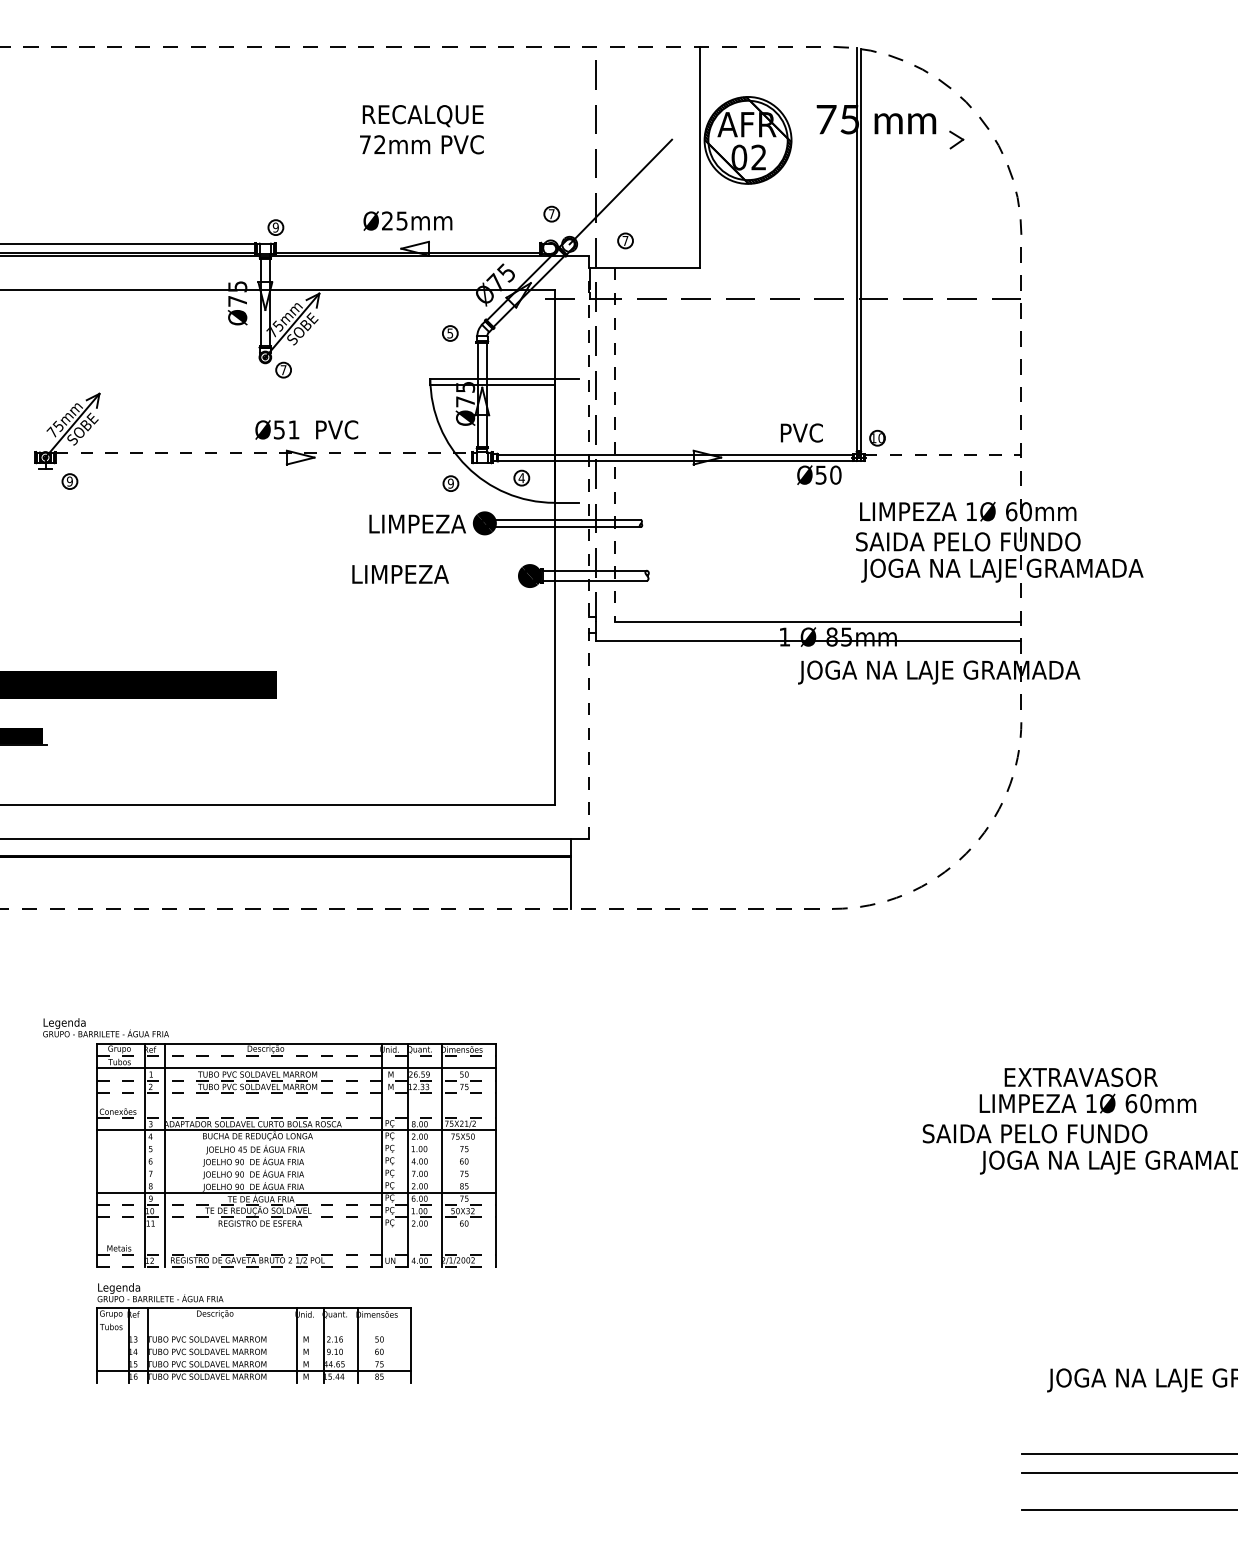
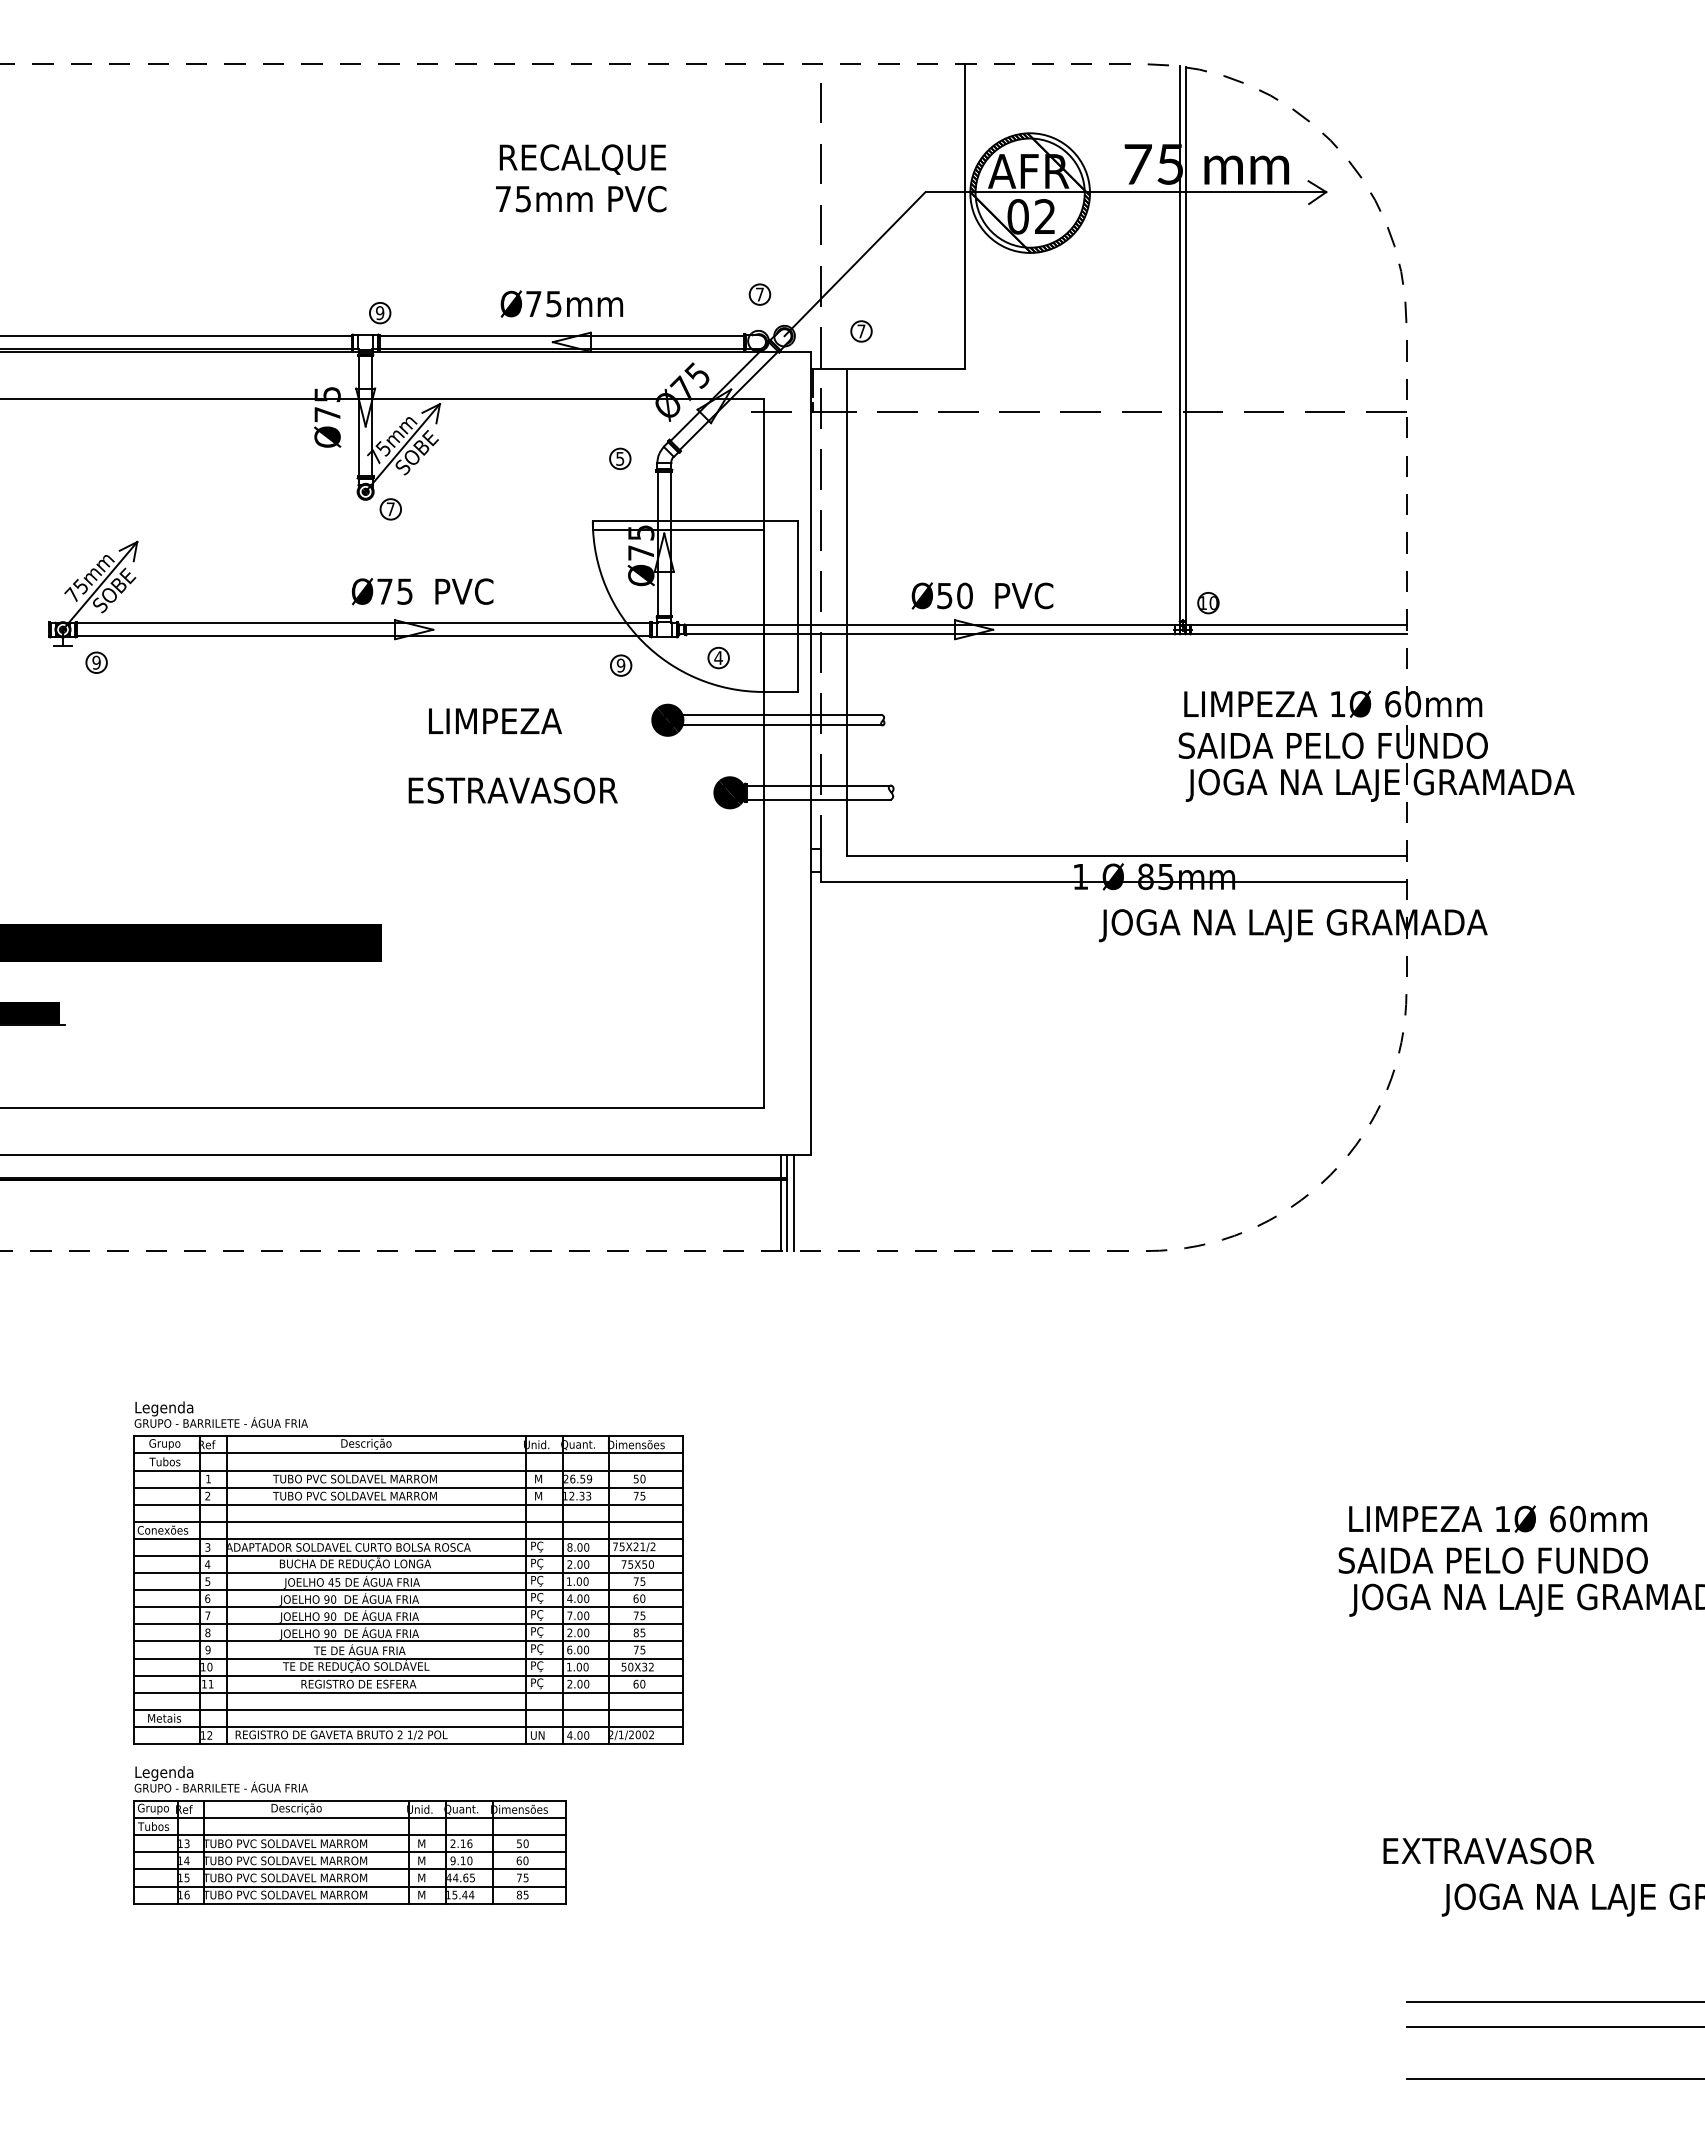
line: (817, 139) -> (1125, 192), added
text: (379, 144) -> (522, 198), 72mm -> 75mm
text: (387, 220) -> (533, 303), Ø25mm -> Ø75mm
line: (407, 243) -> (561, 335), added
text: (286, 429) -> (394, 591), Ø51 -> Ø75
text: (802, 432) -> (1024, 595), moved
line: (579, 440) -> (797, 606), added
line: (614, 445) -> (846, 612), dashed -> solid
line: (263, 453) -> (363, 623), dashed -> solid
line: (942, 454) -> (1298, 625), dashed -> solid
line: (942, 461) -> (1298, 634), added
line: (263, 462) -> (363, 636), added
text: (818, 474) -> (941, 595), moved
text: (417, 523) -> (495, 720), moved
line: (588, 547) -> (810, 753), dashed -> solid
text: (372, 574) -> (513, 790), LIMPEZA -> ESTRAVASOR
line: (566, 874) -> (780, 1203), added
line: (576, 874) -> (793, 1203), added
text: (105, 1027) -> (220, 1414), moved
line: (296, 1055) -> (408, 1453), dashed -> solid
text: (1080, 1077) -> (1488, 1850), moved
line: (296, 1080) -> (408, 1487), dashed -> solid
line: (296, 1093) -> (408, 1504), dashed -> solid
line: (296, 1105) -> (408, 1521), added
line: (296, 1117) -> (408, 1538), dashed -> solid
text: (1034, 1133) -> (1492, 1560), moved
line: (296, 1143) -> (408, 1573), added
line: (296, 1155) -> (408, 1590), added
line: (296, 1167) -> (408, 1607), added
line: (296, 1180) -> (408, 1624), added
line: (296, 1204) -> (408, 1658), dashed -> solid
line: (296, 1217) -> (408, 1675), dashed -> solid
line: (296, 1229) -> (408, 1692), added
line: (296, 1241) -> (408, 1709), added
line: (296, 1254) -> (408, 1726), dashed -> solid
line: (296, 1267) -> (408, 1744), dashed -> solid
line: (254, 1321) -> (350, 1818), added
line: (254, 1333) -> (350, 1835), added
line: (254, 1345) -> (350, 1852), added
line: (254, 1358) -> (350, 1869), added
line: (254, 1382) -> (350, 1903), added

